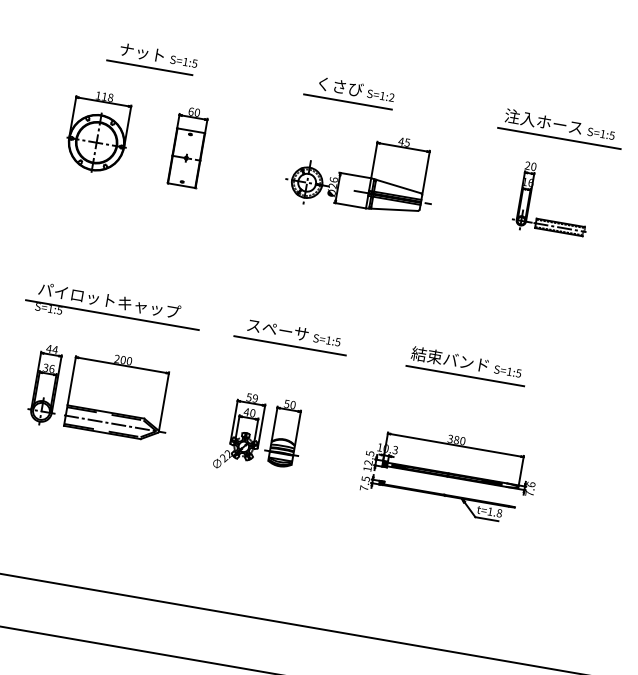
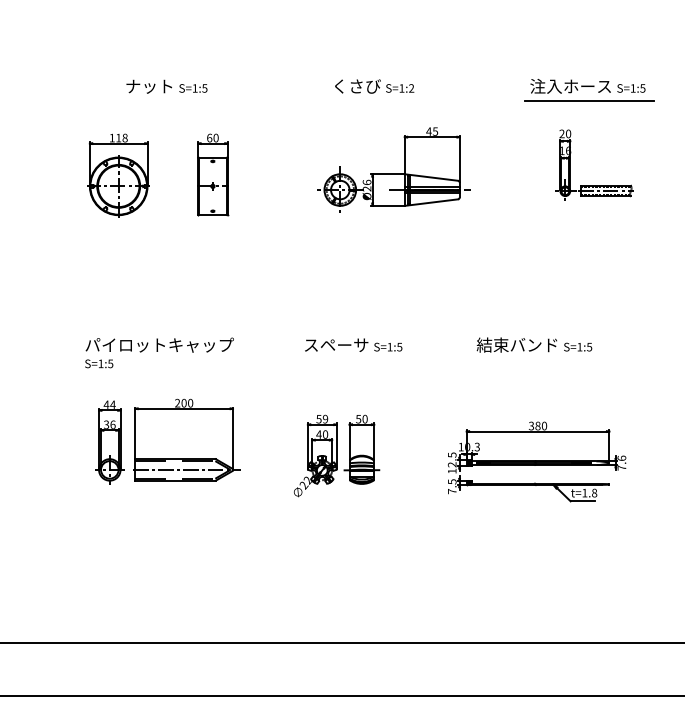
line: (149, 67) -> (159, 100), removed
line: (347, 101) -> (367, 100), removed
line: (111, 315) -> (164, 359), removed
line: (289, 345) -> (351, 359), removed
line: (465, 376) -> (535, 359), removed

